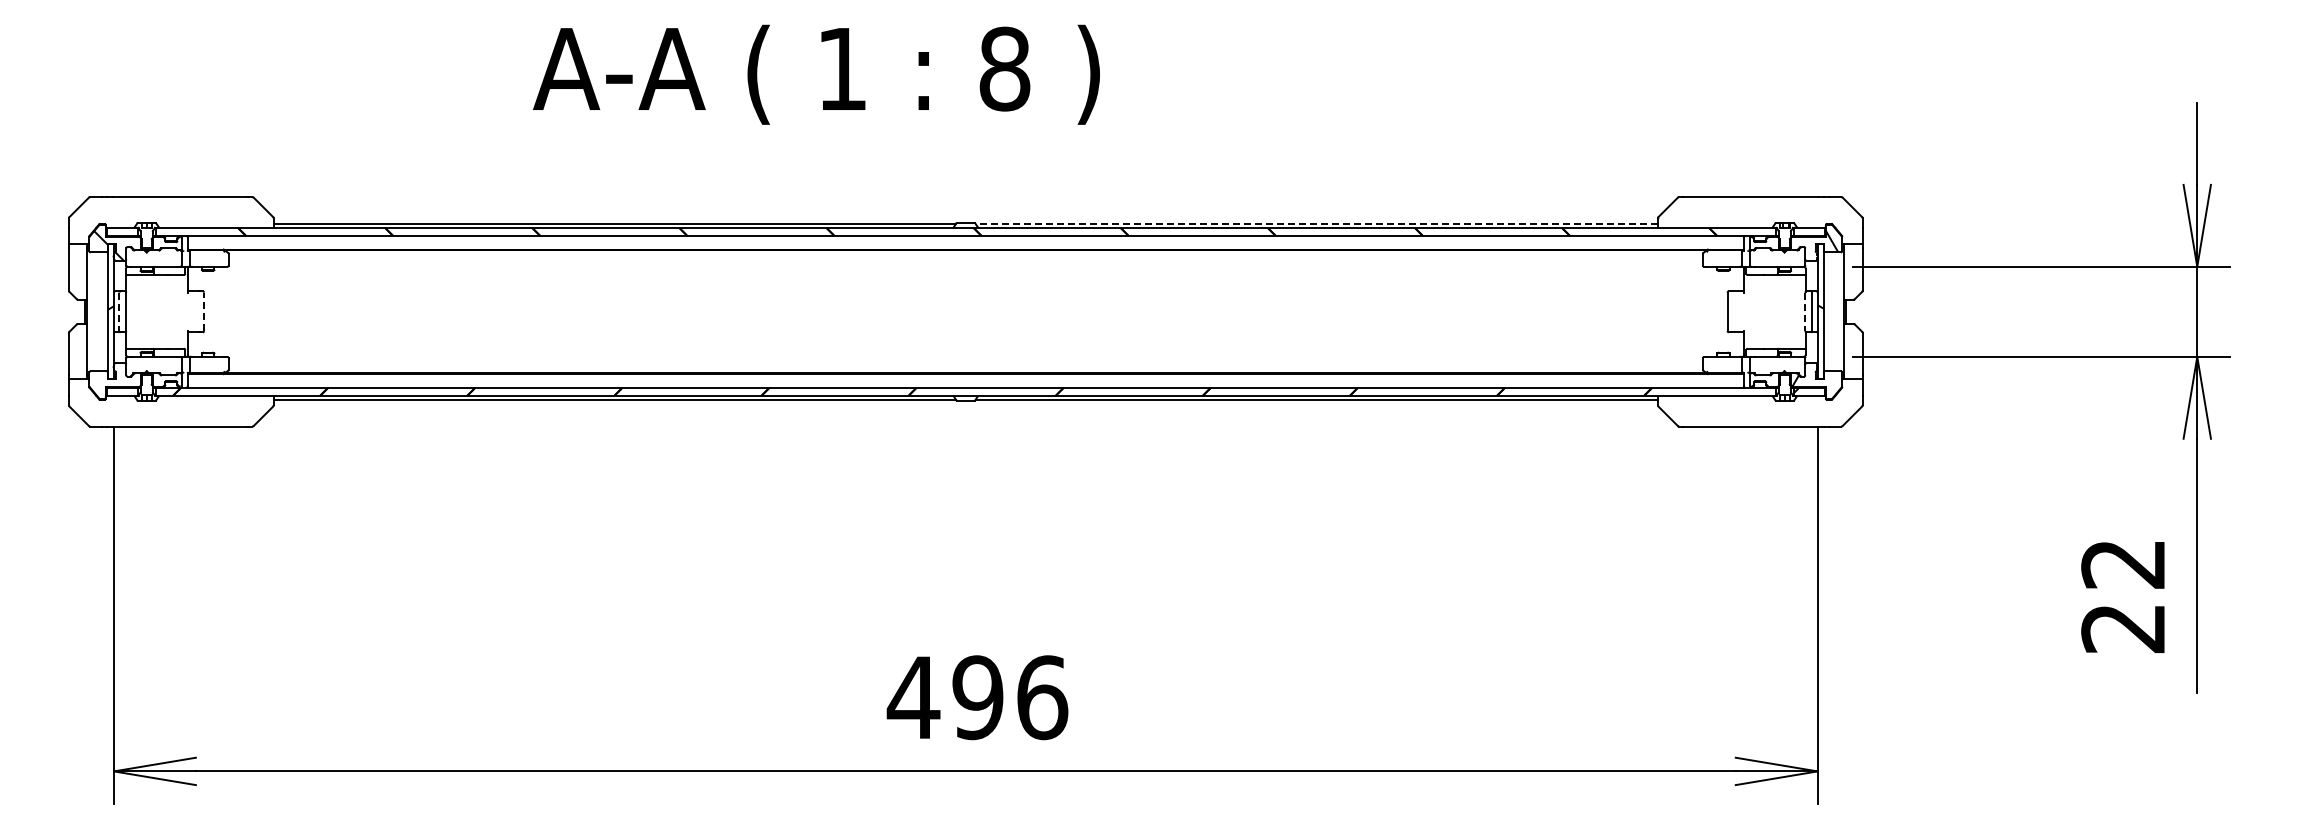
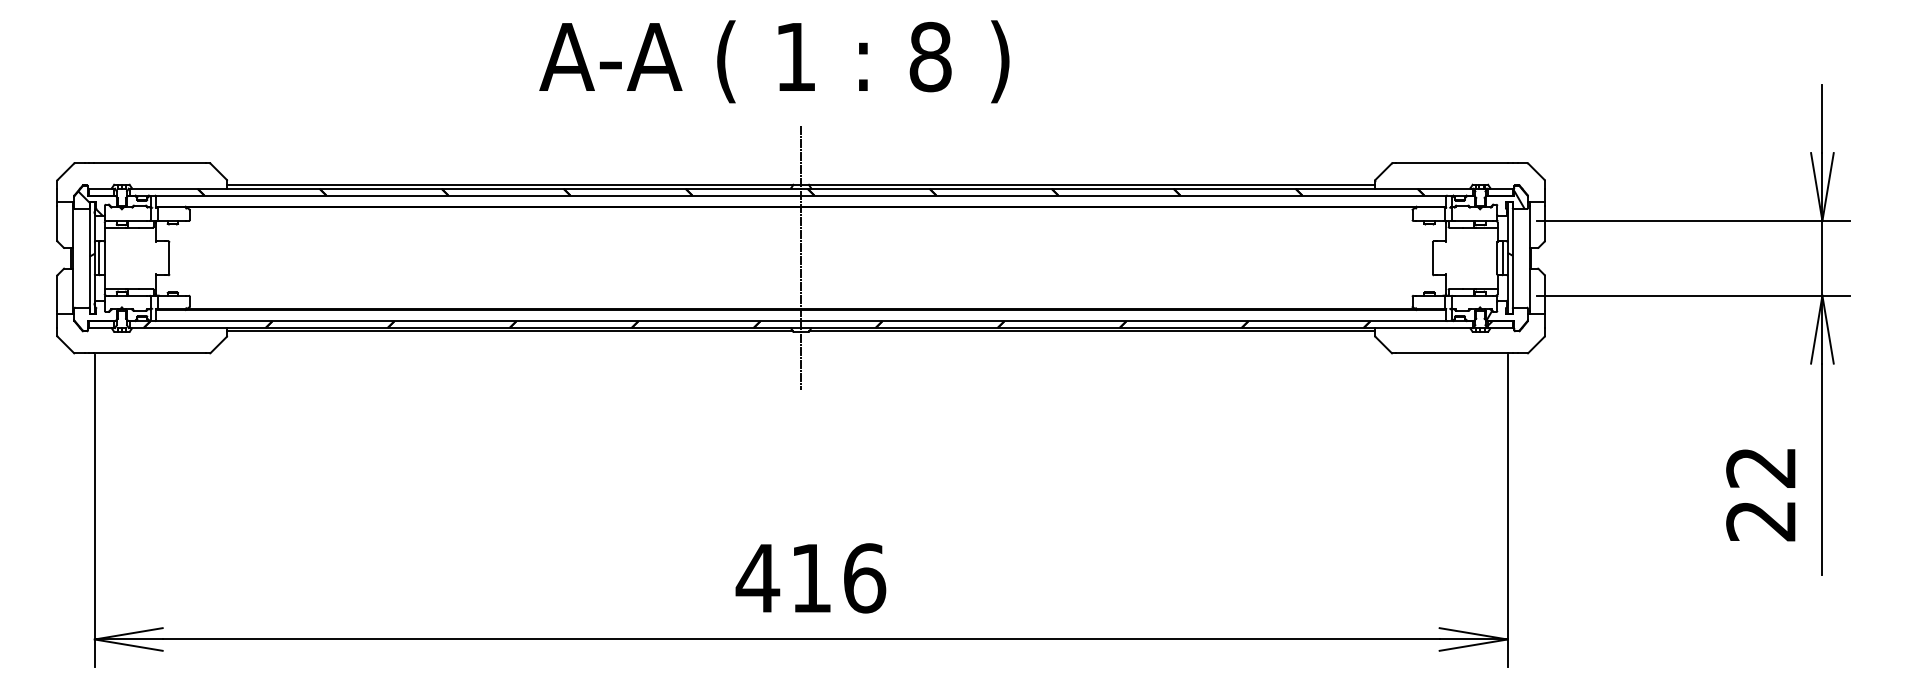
text: (816, 74) -> (774, 61), moved
line: (1316, 223) -> (1091, 185), dashed -> solid
line: (204, 311) -> (169, 258), dashed -> solid
line: (965, 311) -> (800, 258), added
line: (119, 312) -> (99, 258), dashed -> solid
line: (1805, 312) -> (1497, 258), dashed -> solid
text: (977, 697) -> (810, 578), 496 -> 416

